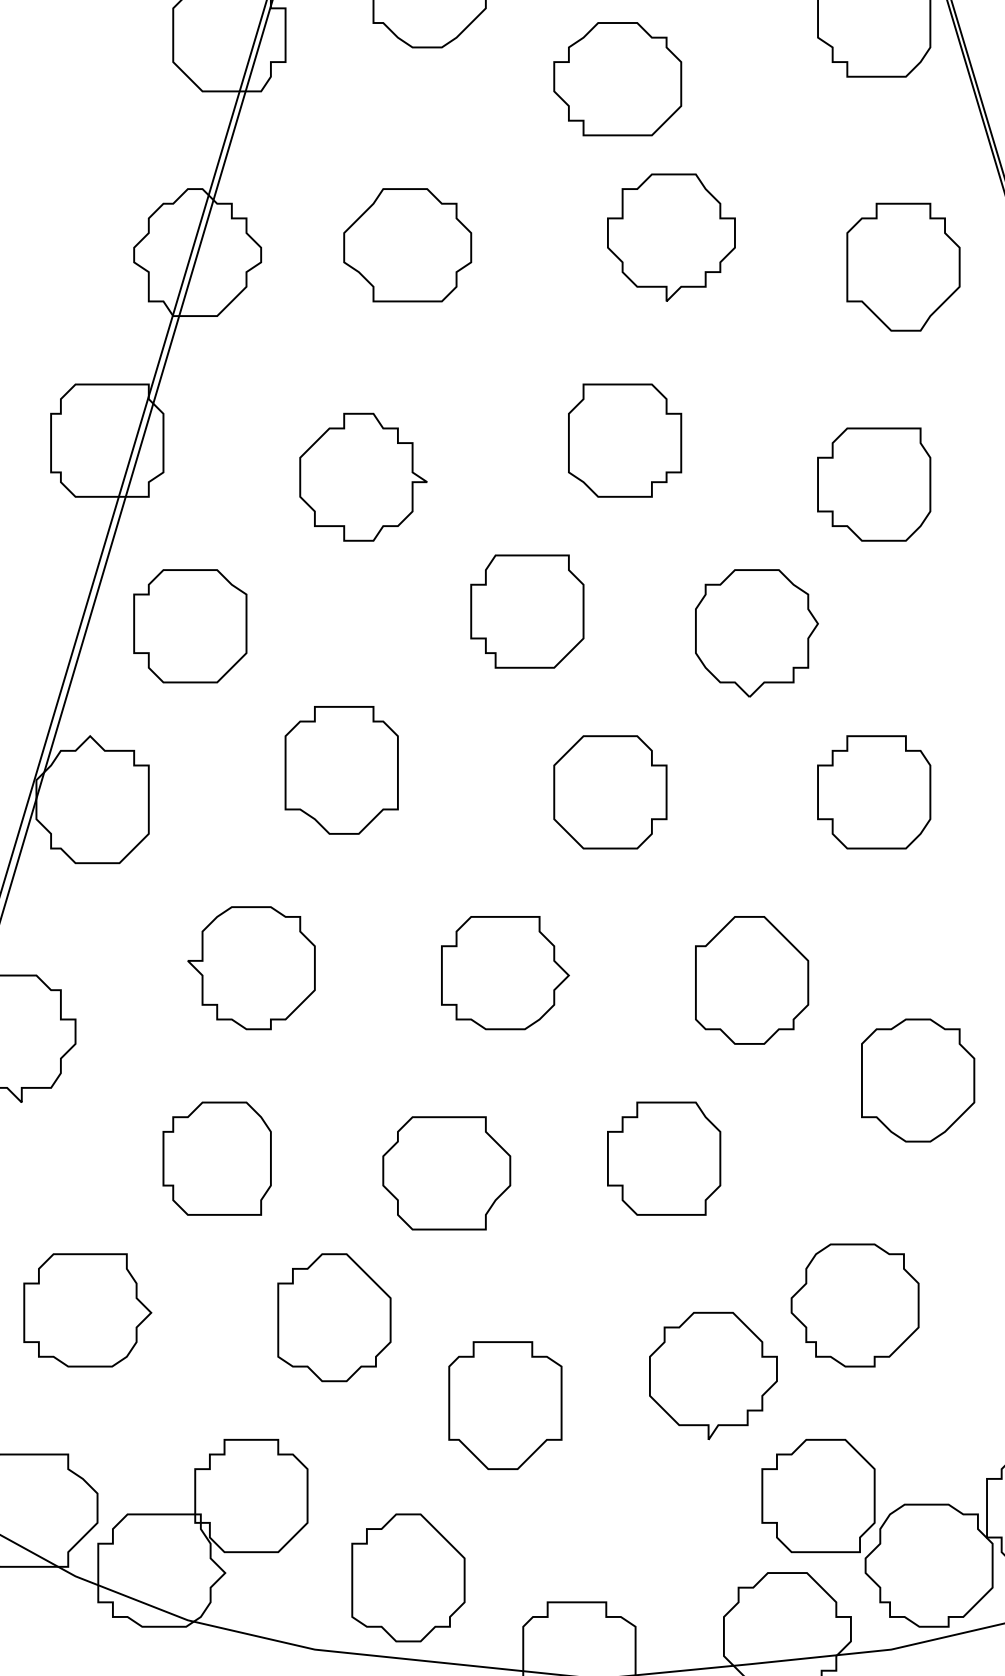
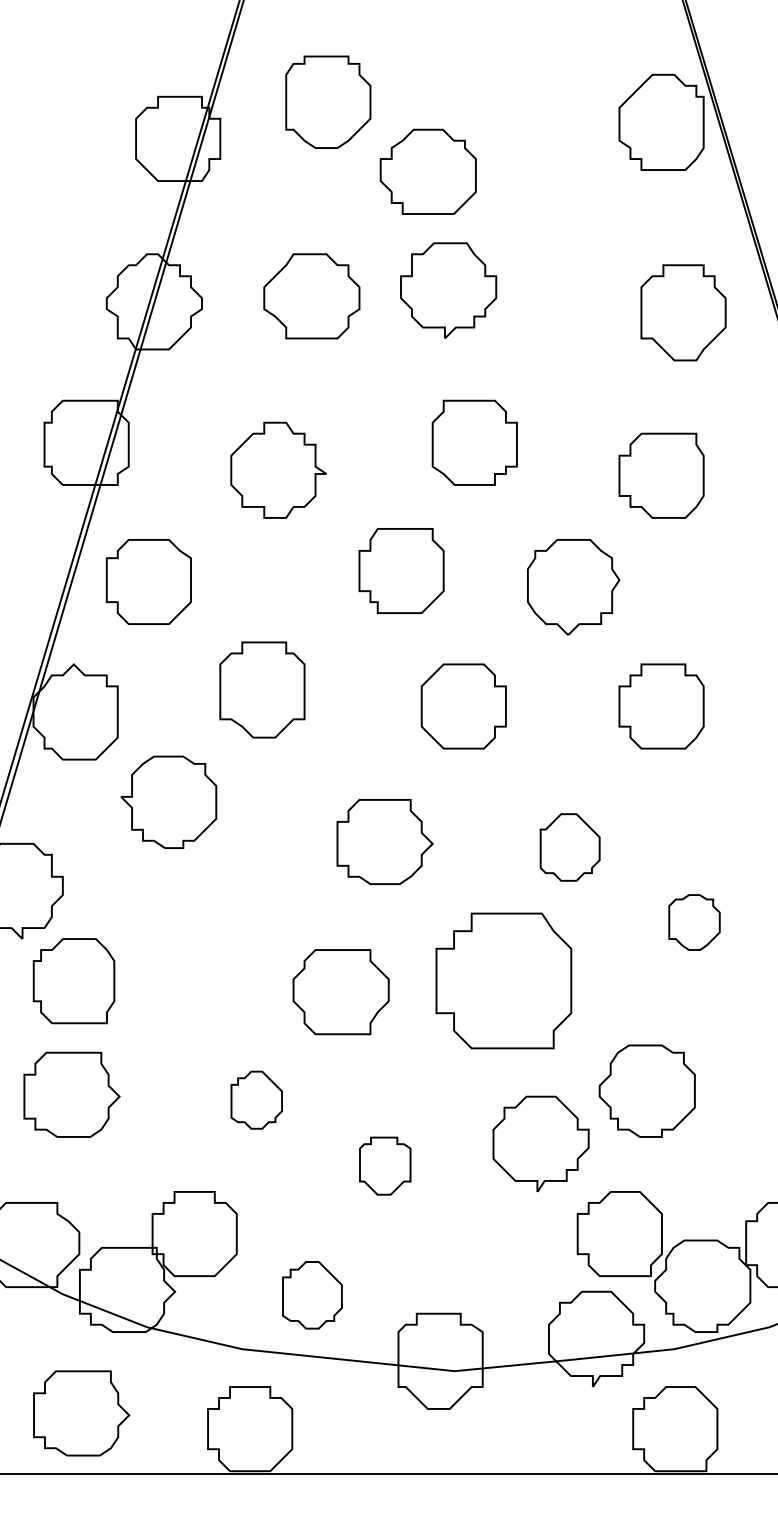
part: (616, 78) -> (427, 171), moved
part: (671, 237) -> (448, 290), moved
part: (251, 967) -> (168, 801), moved
part: (752, 980) -> (570, 847), size x0.7
part: (918, 1080) -> (694, 922), size x0.6
part: (216, 1159) -> (73, 981), moved
part: (664, 1159) -> (504, 981), size x1.6
part: (333, 1316) -> (256, 1099), size x0.6
part: (505, 1404) -> (385, 1165), size x0.6
part: (408, 1576) -> (312, 1294), size x0.7

